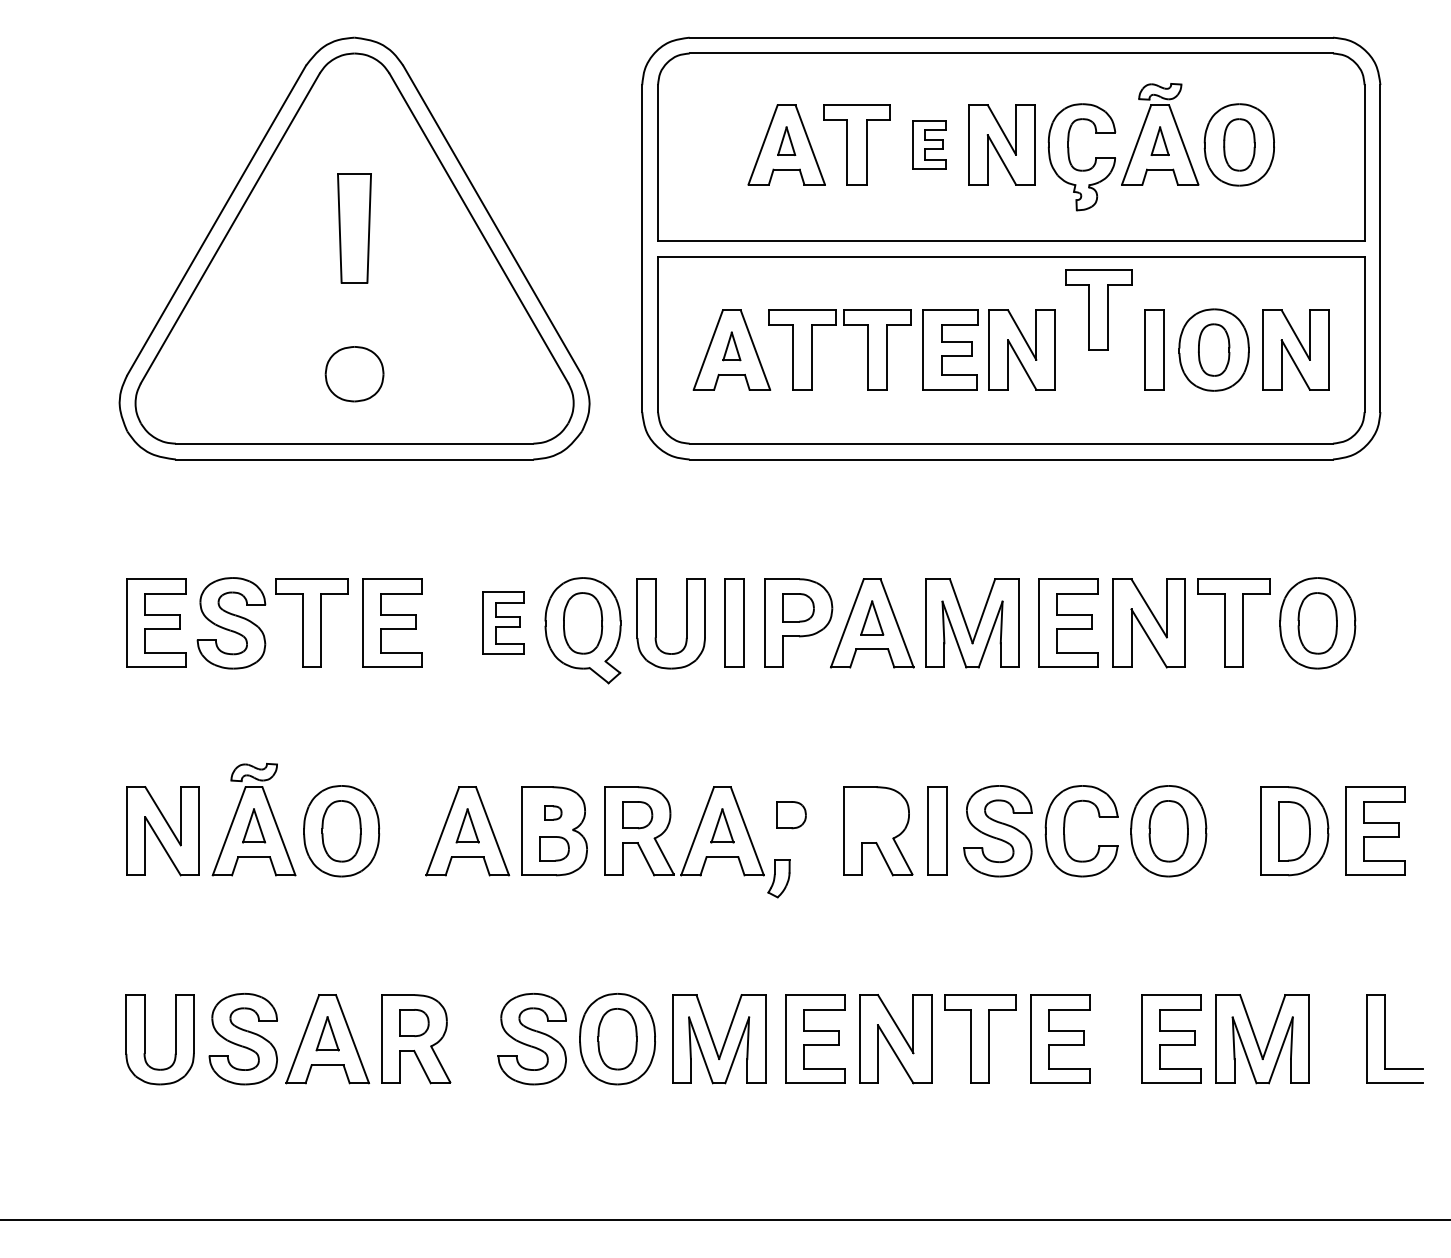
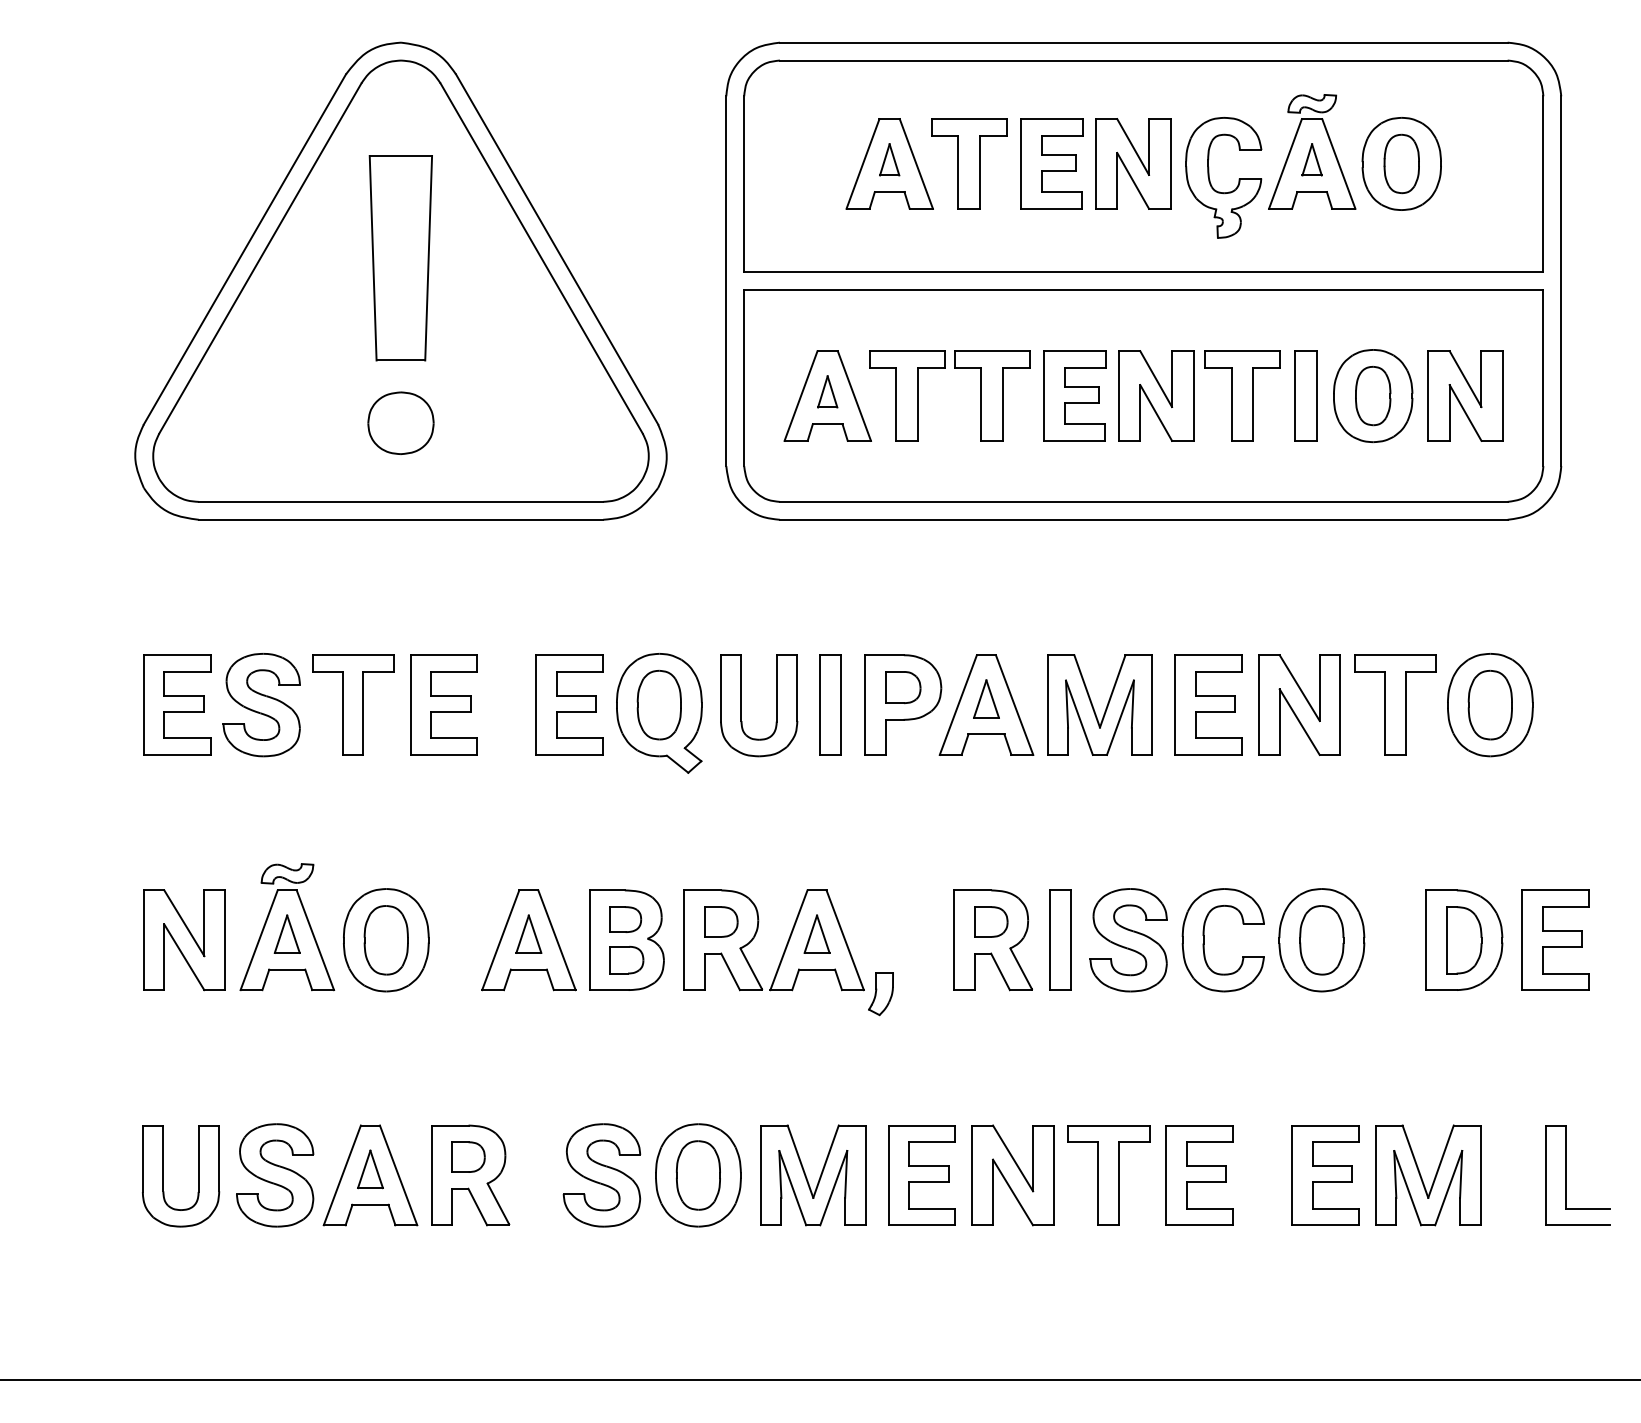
part: (929, 144) -> (1051, 163), size x1.67
part: (354, 228) -> (400, 258), size x1.67
part: (1098, 309) -> (1242, 395), moved
part: (503, 622) -> (569, 704), size x1.43
part: (553, 812) -> (625, 919), size x1.67
part: (791, 815) -> (991, 922), moved

